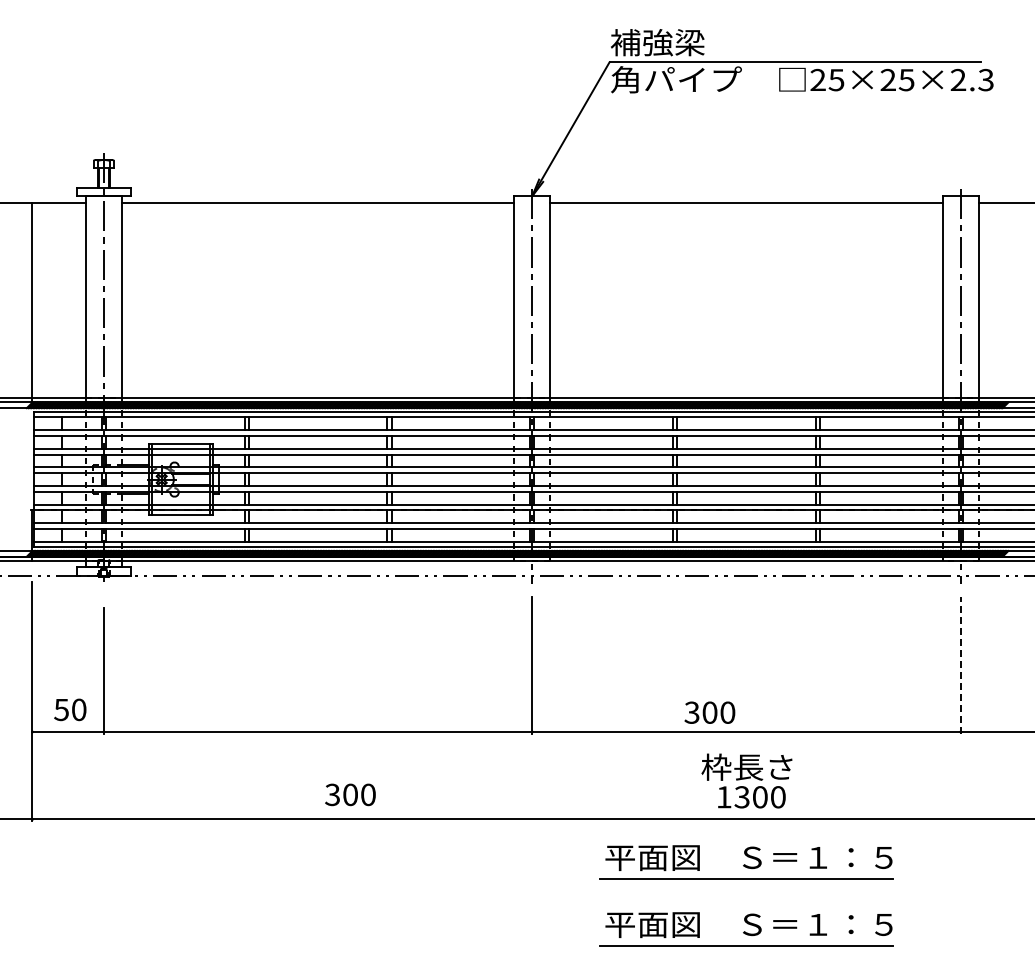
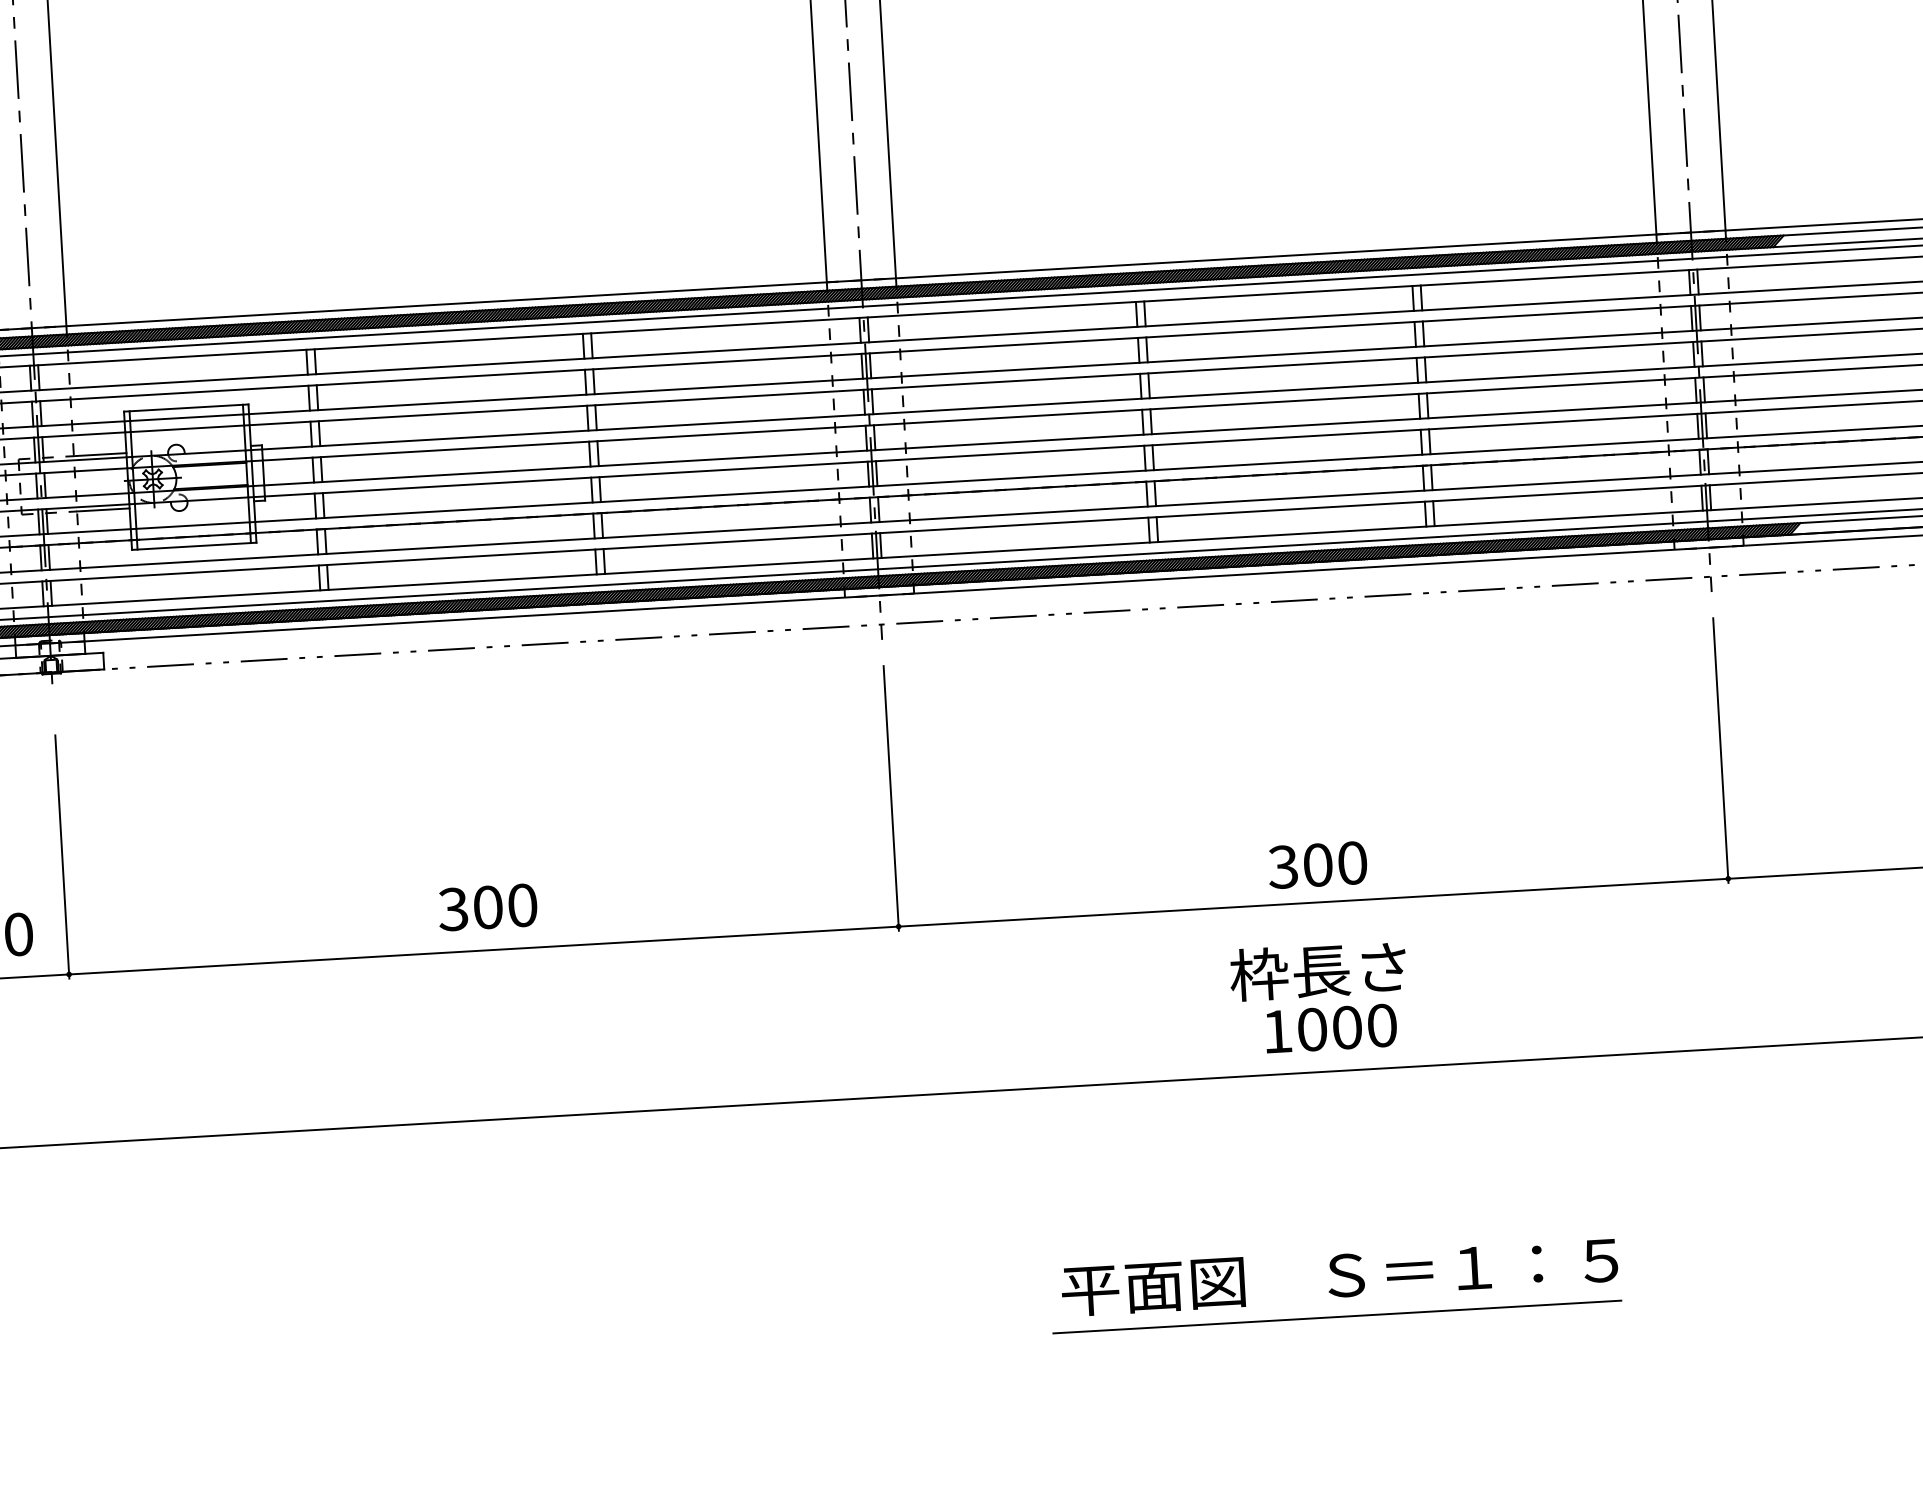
line: (960, 665) -> (1720, 750), dashed -> solid
text: (709, 712) -> (1317, 864), moved
text: (350, 794) -> (487, 906), moved
text: (741, 797) -> (1311, 1030), 1300 -> 1000
part: (746, 862) -> (1327, 1155), removed

